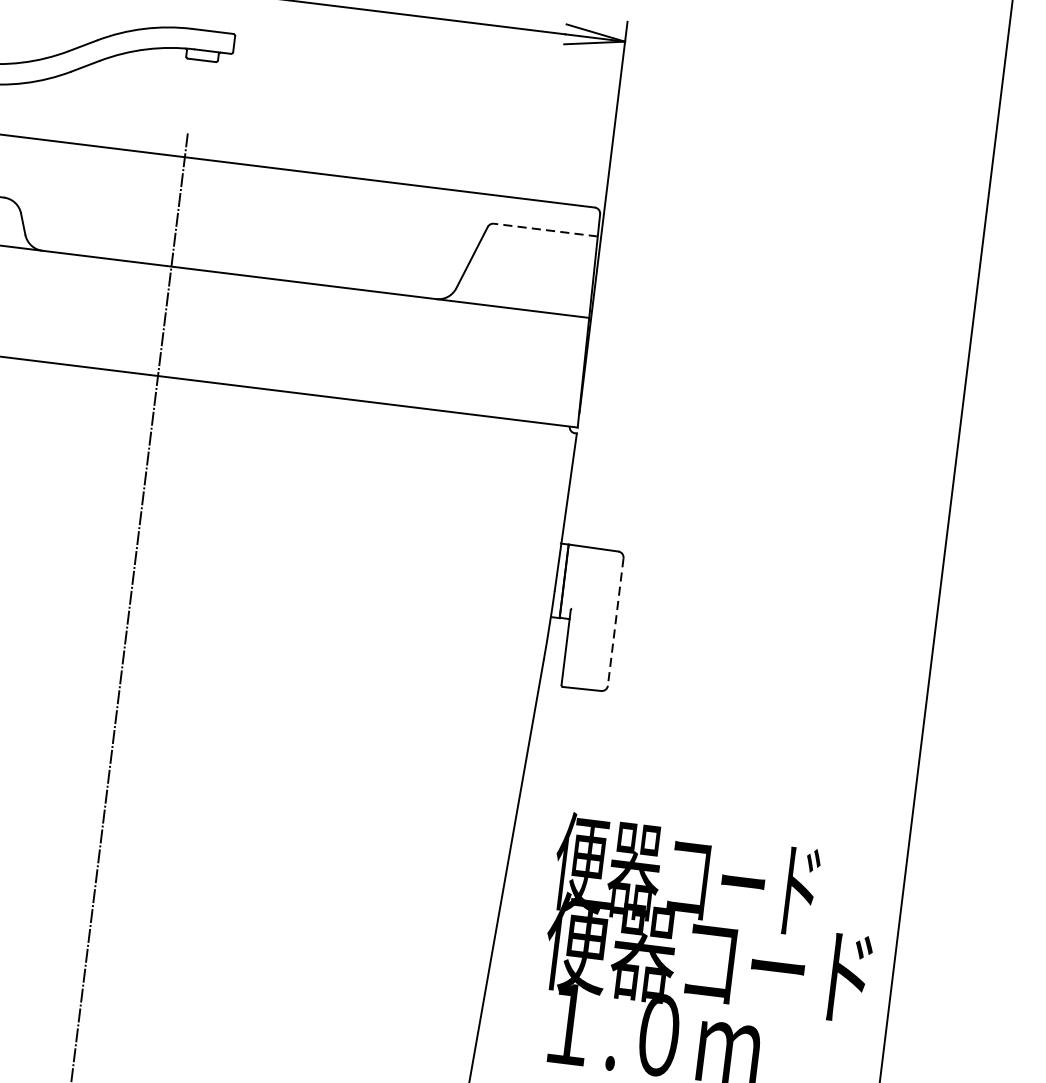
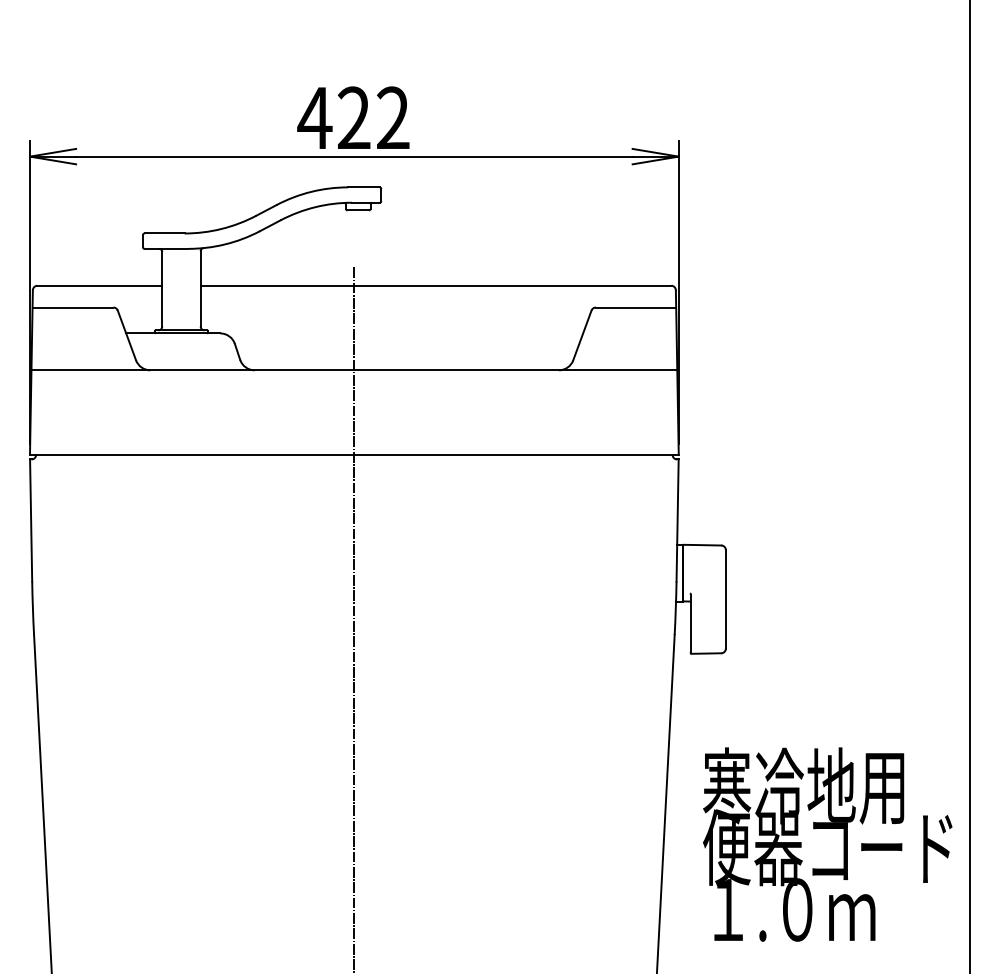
line: (545, 229) -> (635, 307), dashed -> solid
line: (615, 622) -> (725, 599), dashed -> solid
text: (686, 875) -> (803, 785), 便器コード -> 寒冷地用

